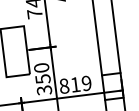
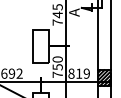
hatch: (111, 85) -> (103, 77), added
text: (44, 89) -> (57, 74), 350 -> 750

